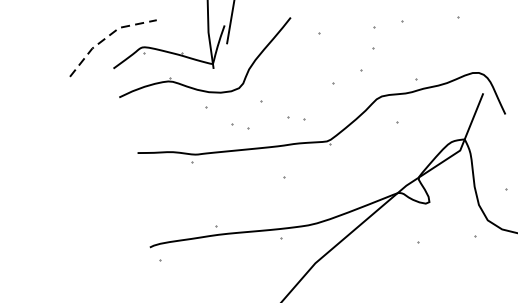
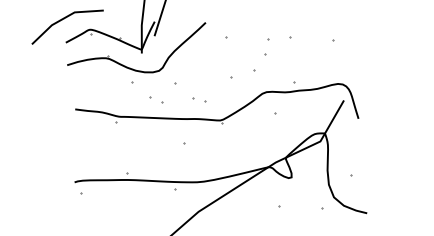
line: (107, 37) -> (64, 18), dashed -> solid

